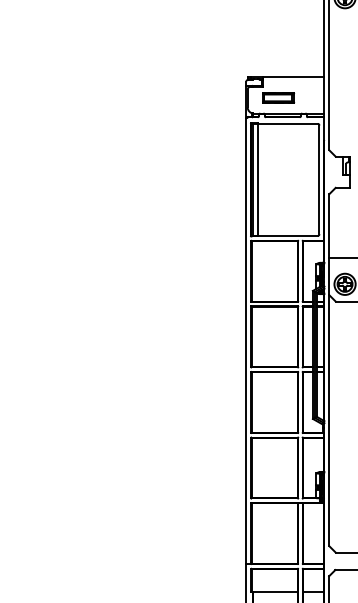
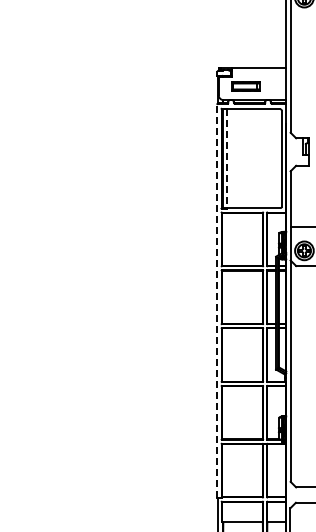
line: (257, 180) -> (227, 159), solid -> dashed
line: (246, 340) -> (217, 300), solid -> dashed

